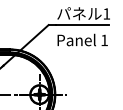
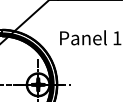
text: (82, 39) -> (90, 37), moved

